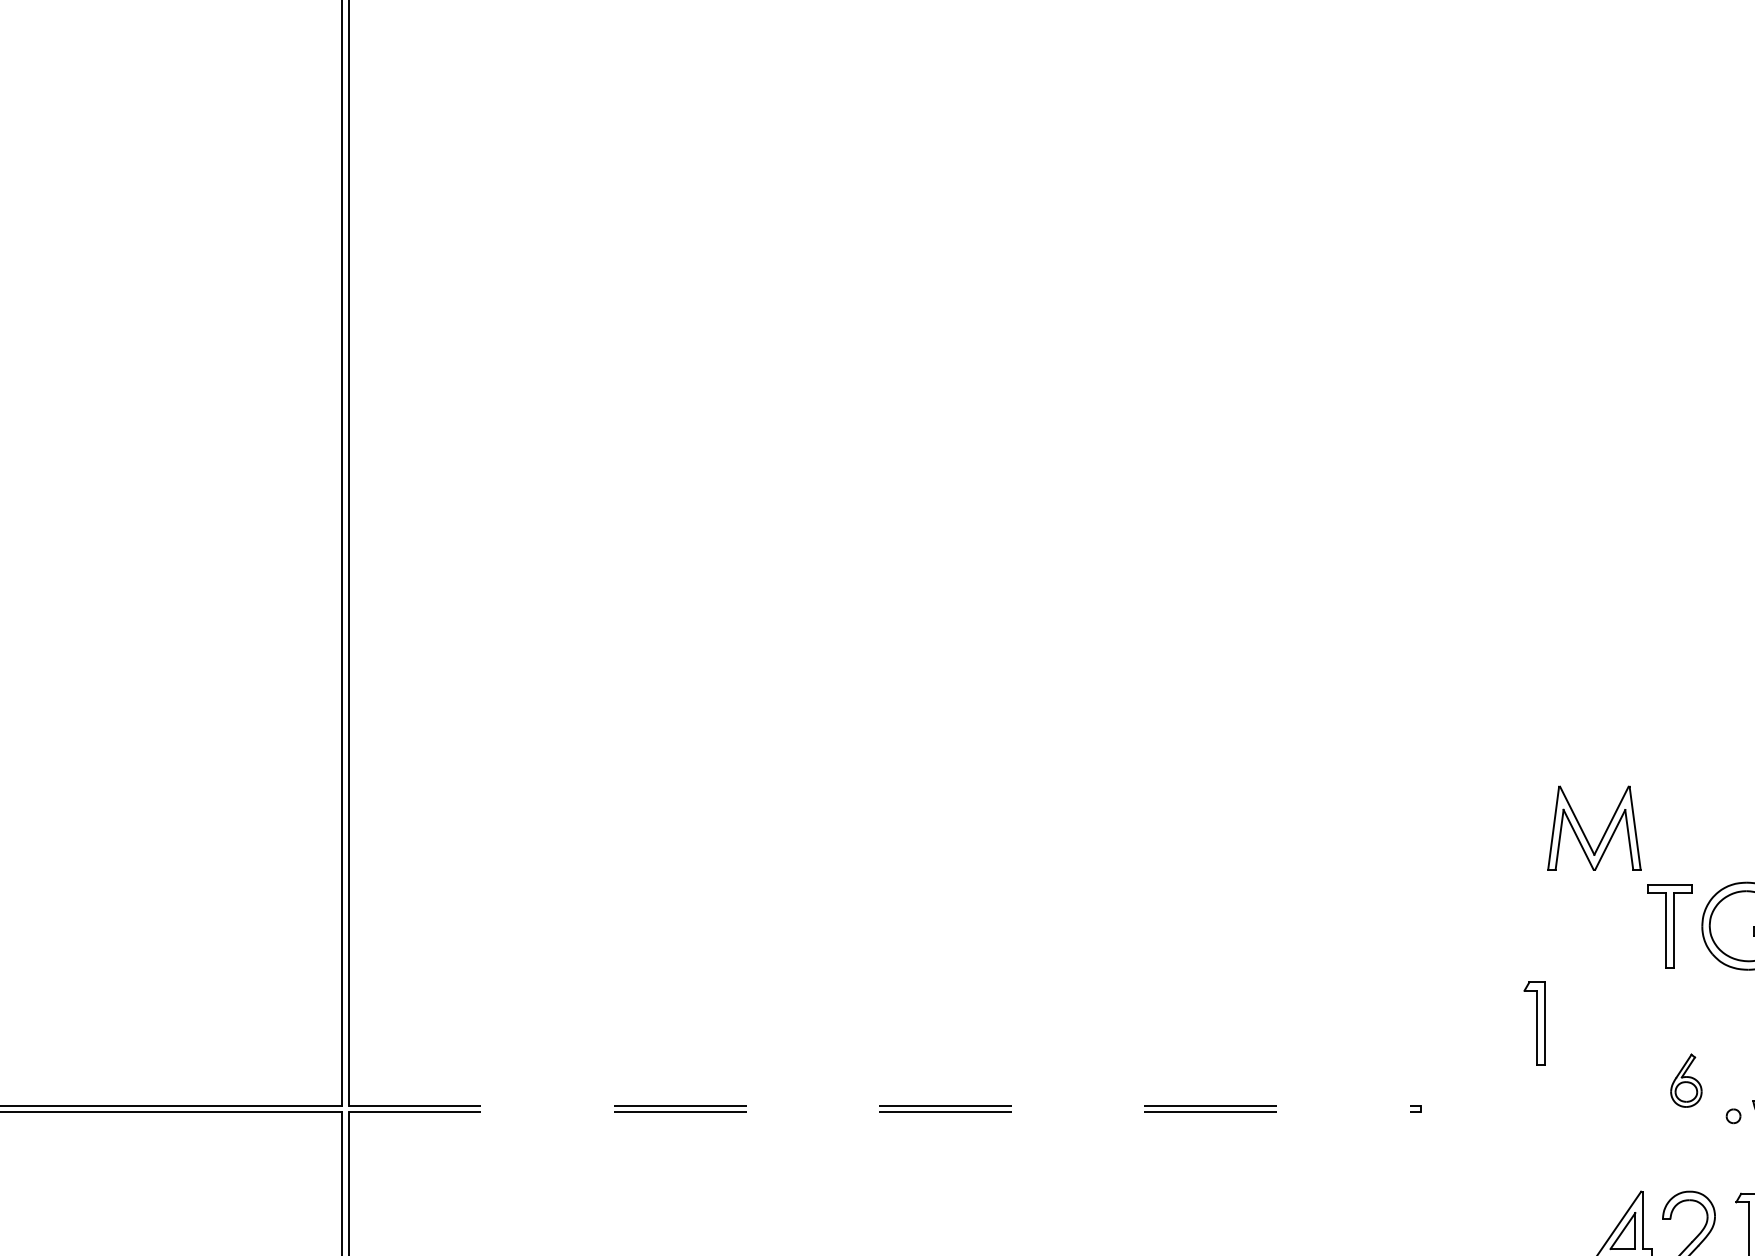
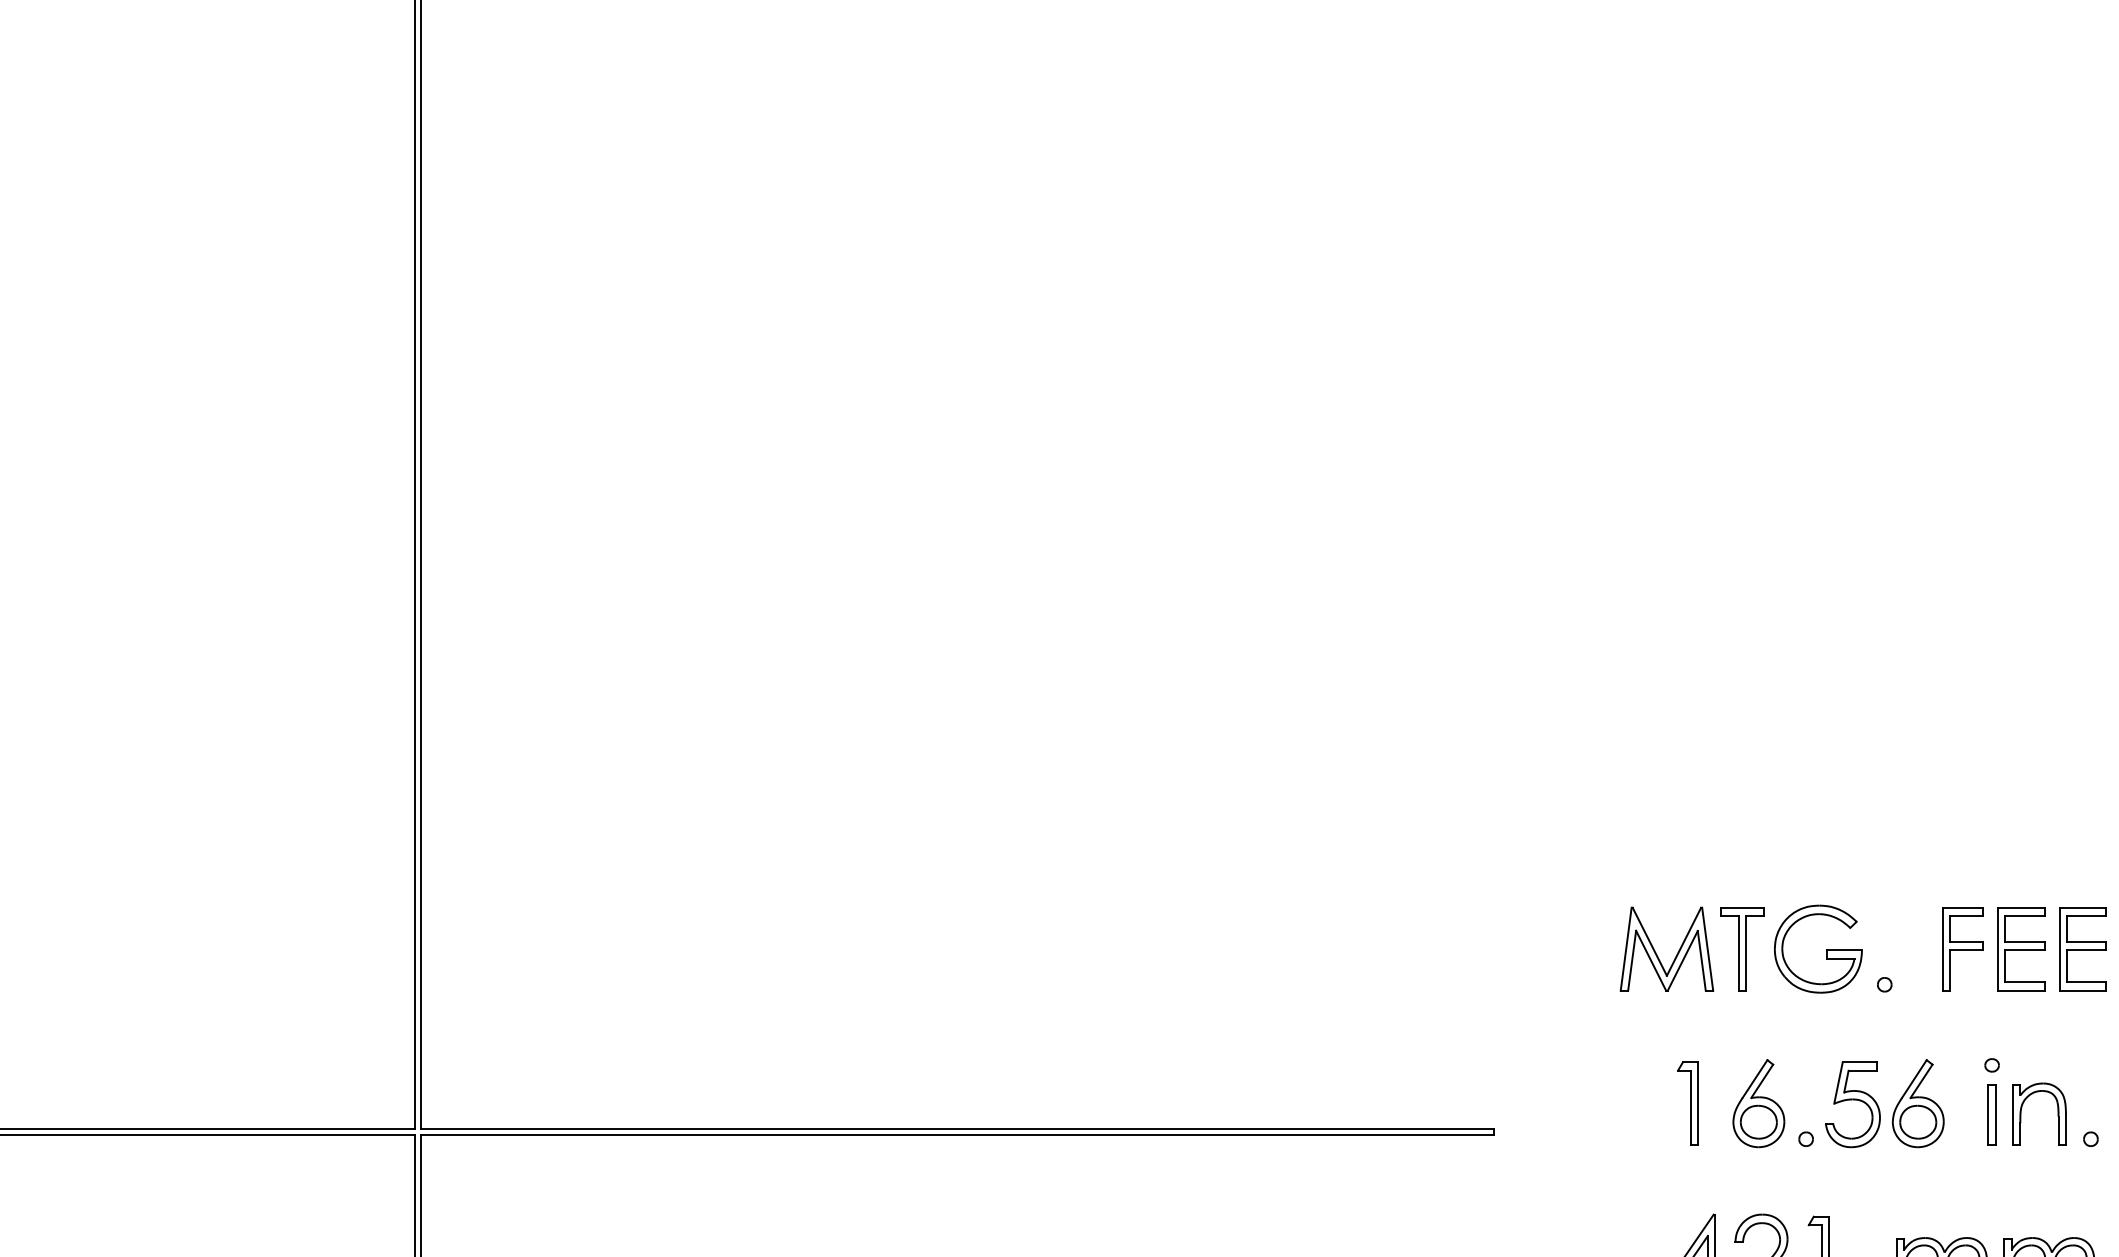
part: (1583, 831) -> (1656, 952), moved
part: (1533, 1023) -> (1687, 1103), moved
part: (1685, 1080) -> (1758, 1103), size x1.67
line: (885, 1105) -> (958, 1128), dashed -> solid
line: (885, 1112) -> (958, 1135), dashed -> solid

